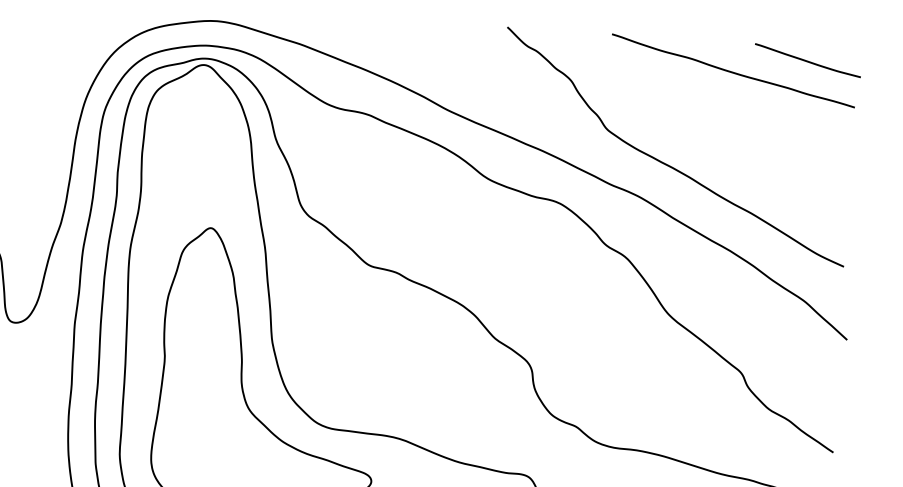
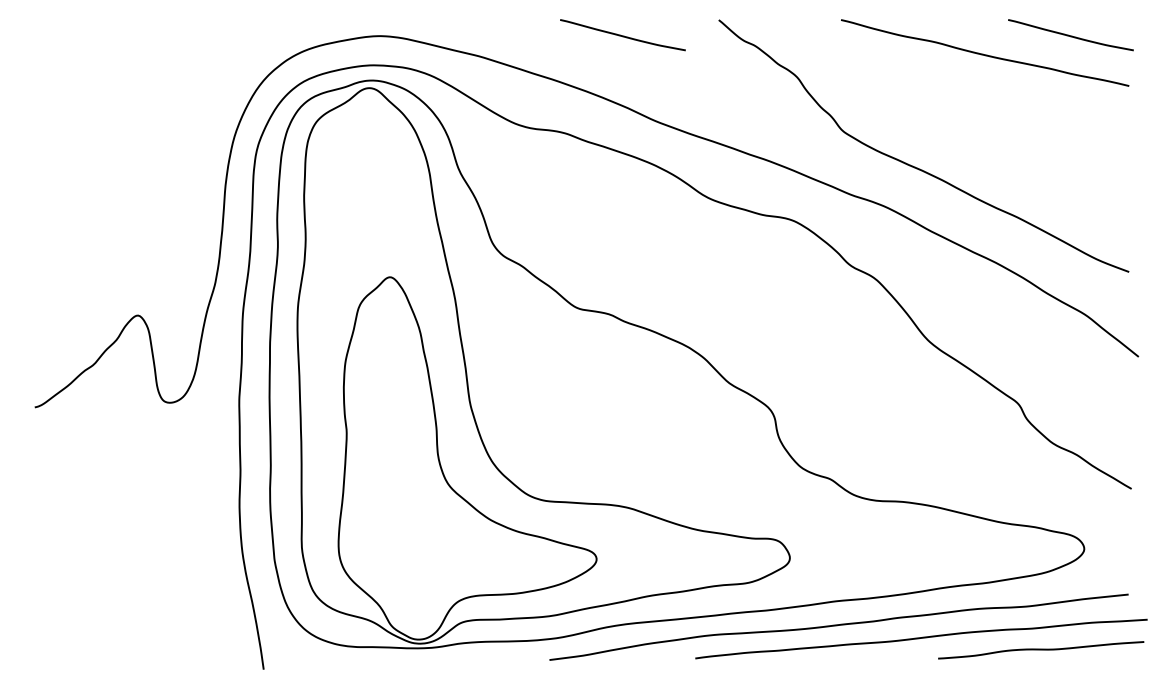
curve: (424, 34) -> (622, 35), added

